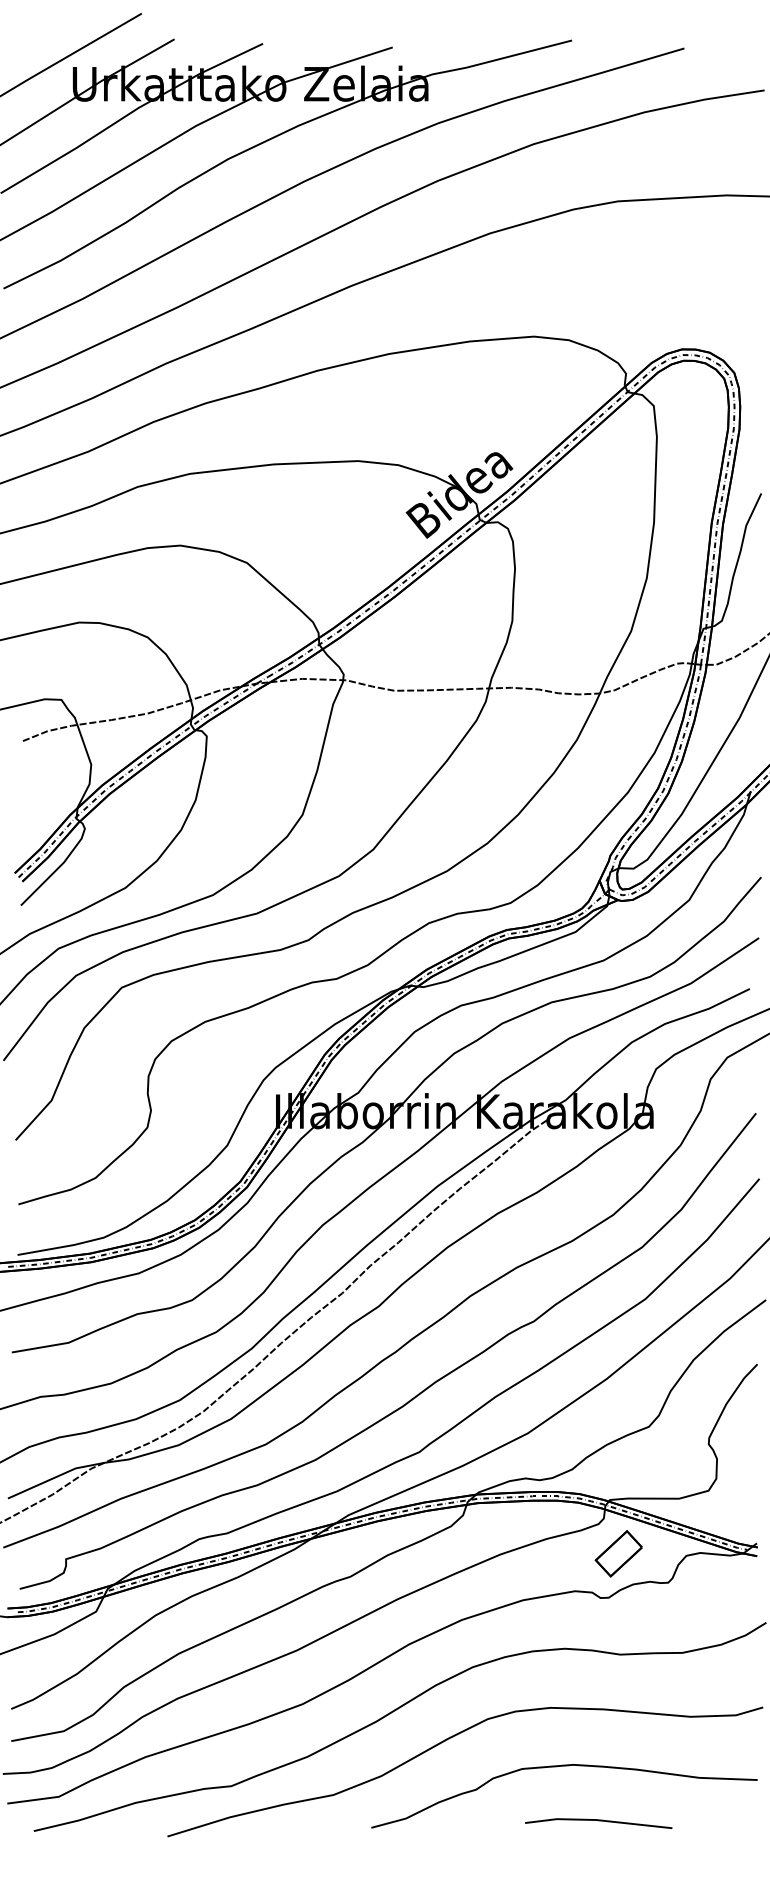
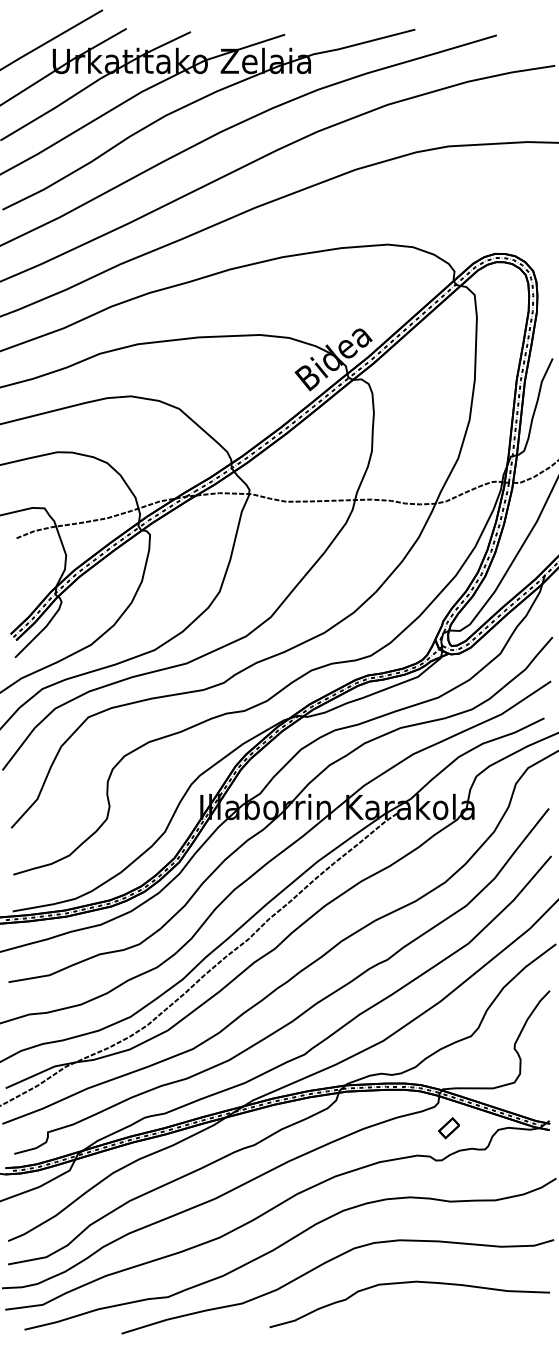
part: (617, 1552) -> (448, 1127), size x0.6
line: (598, 1821) -> (434, 1322), removed

